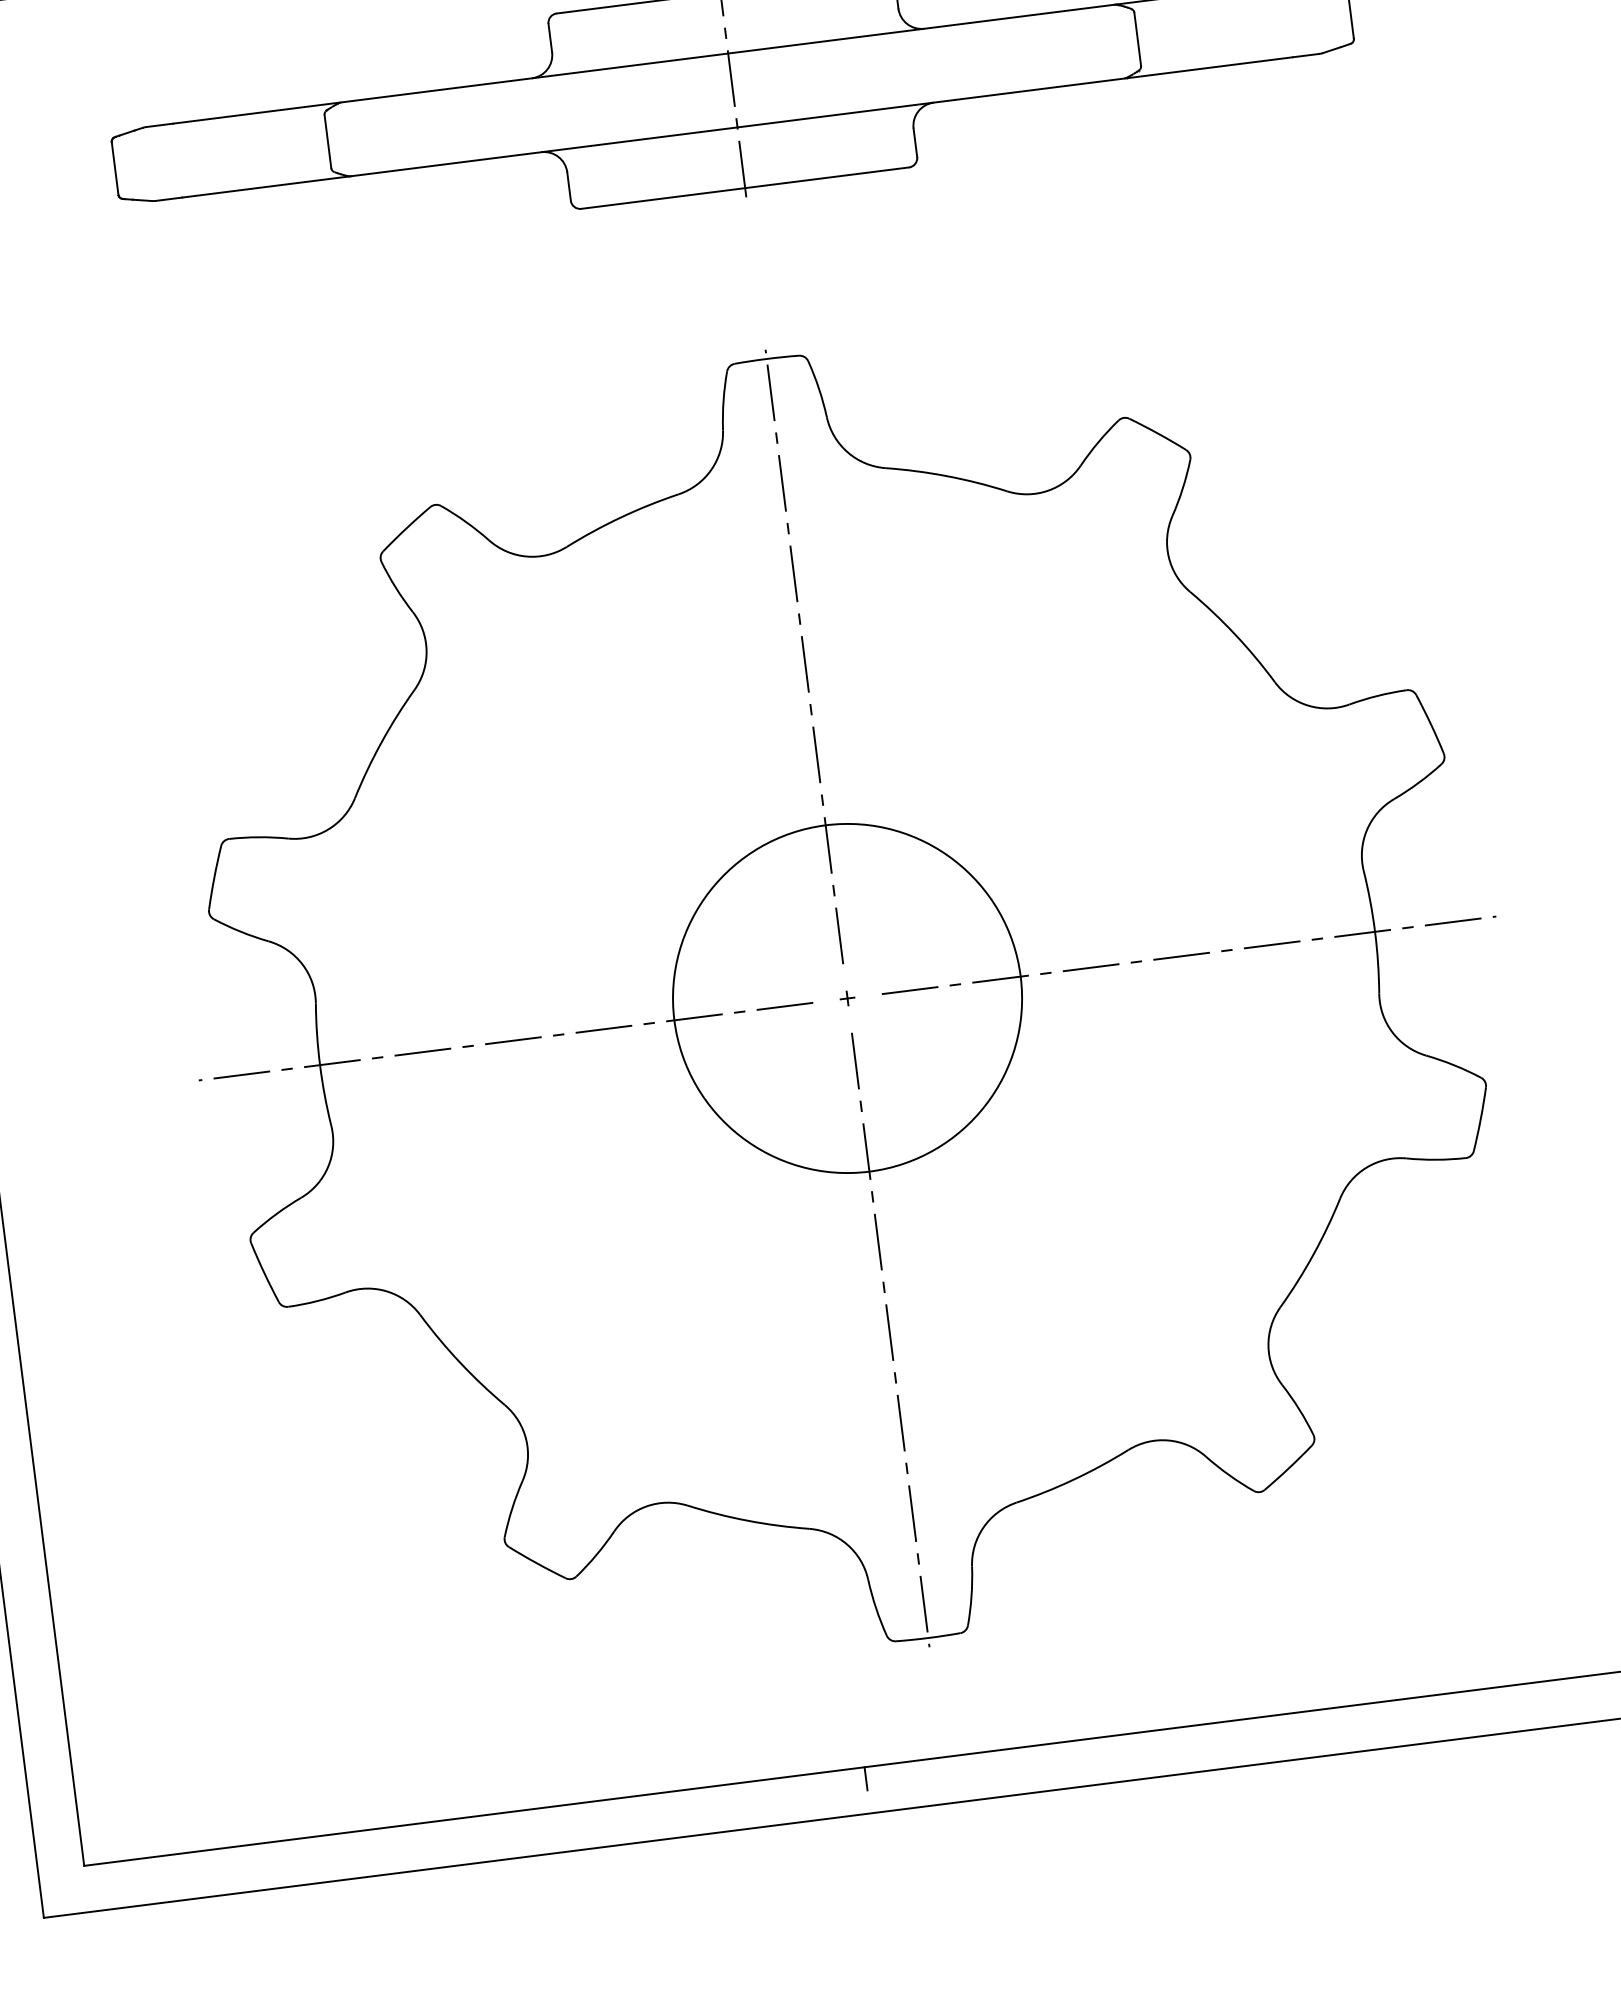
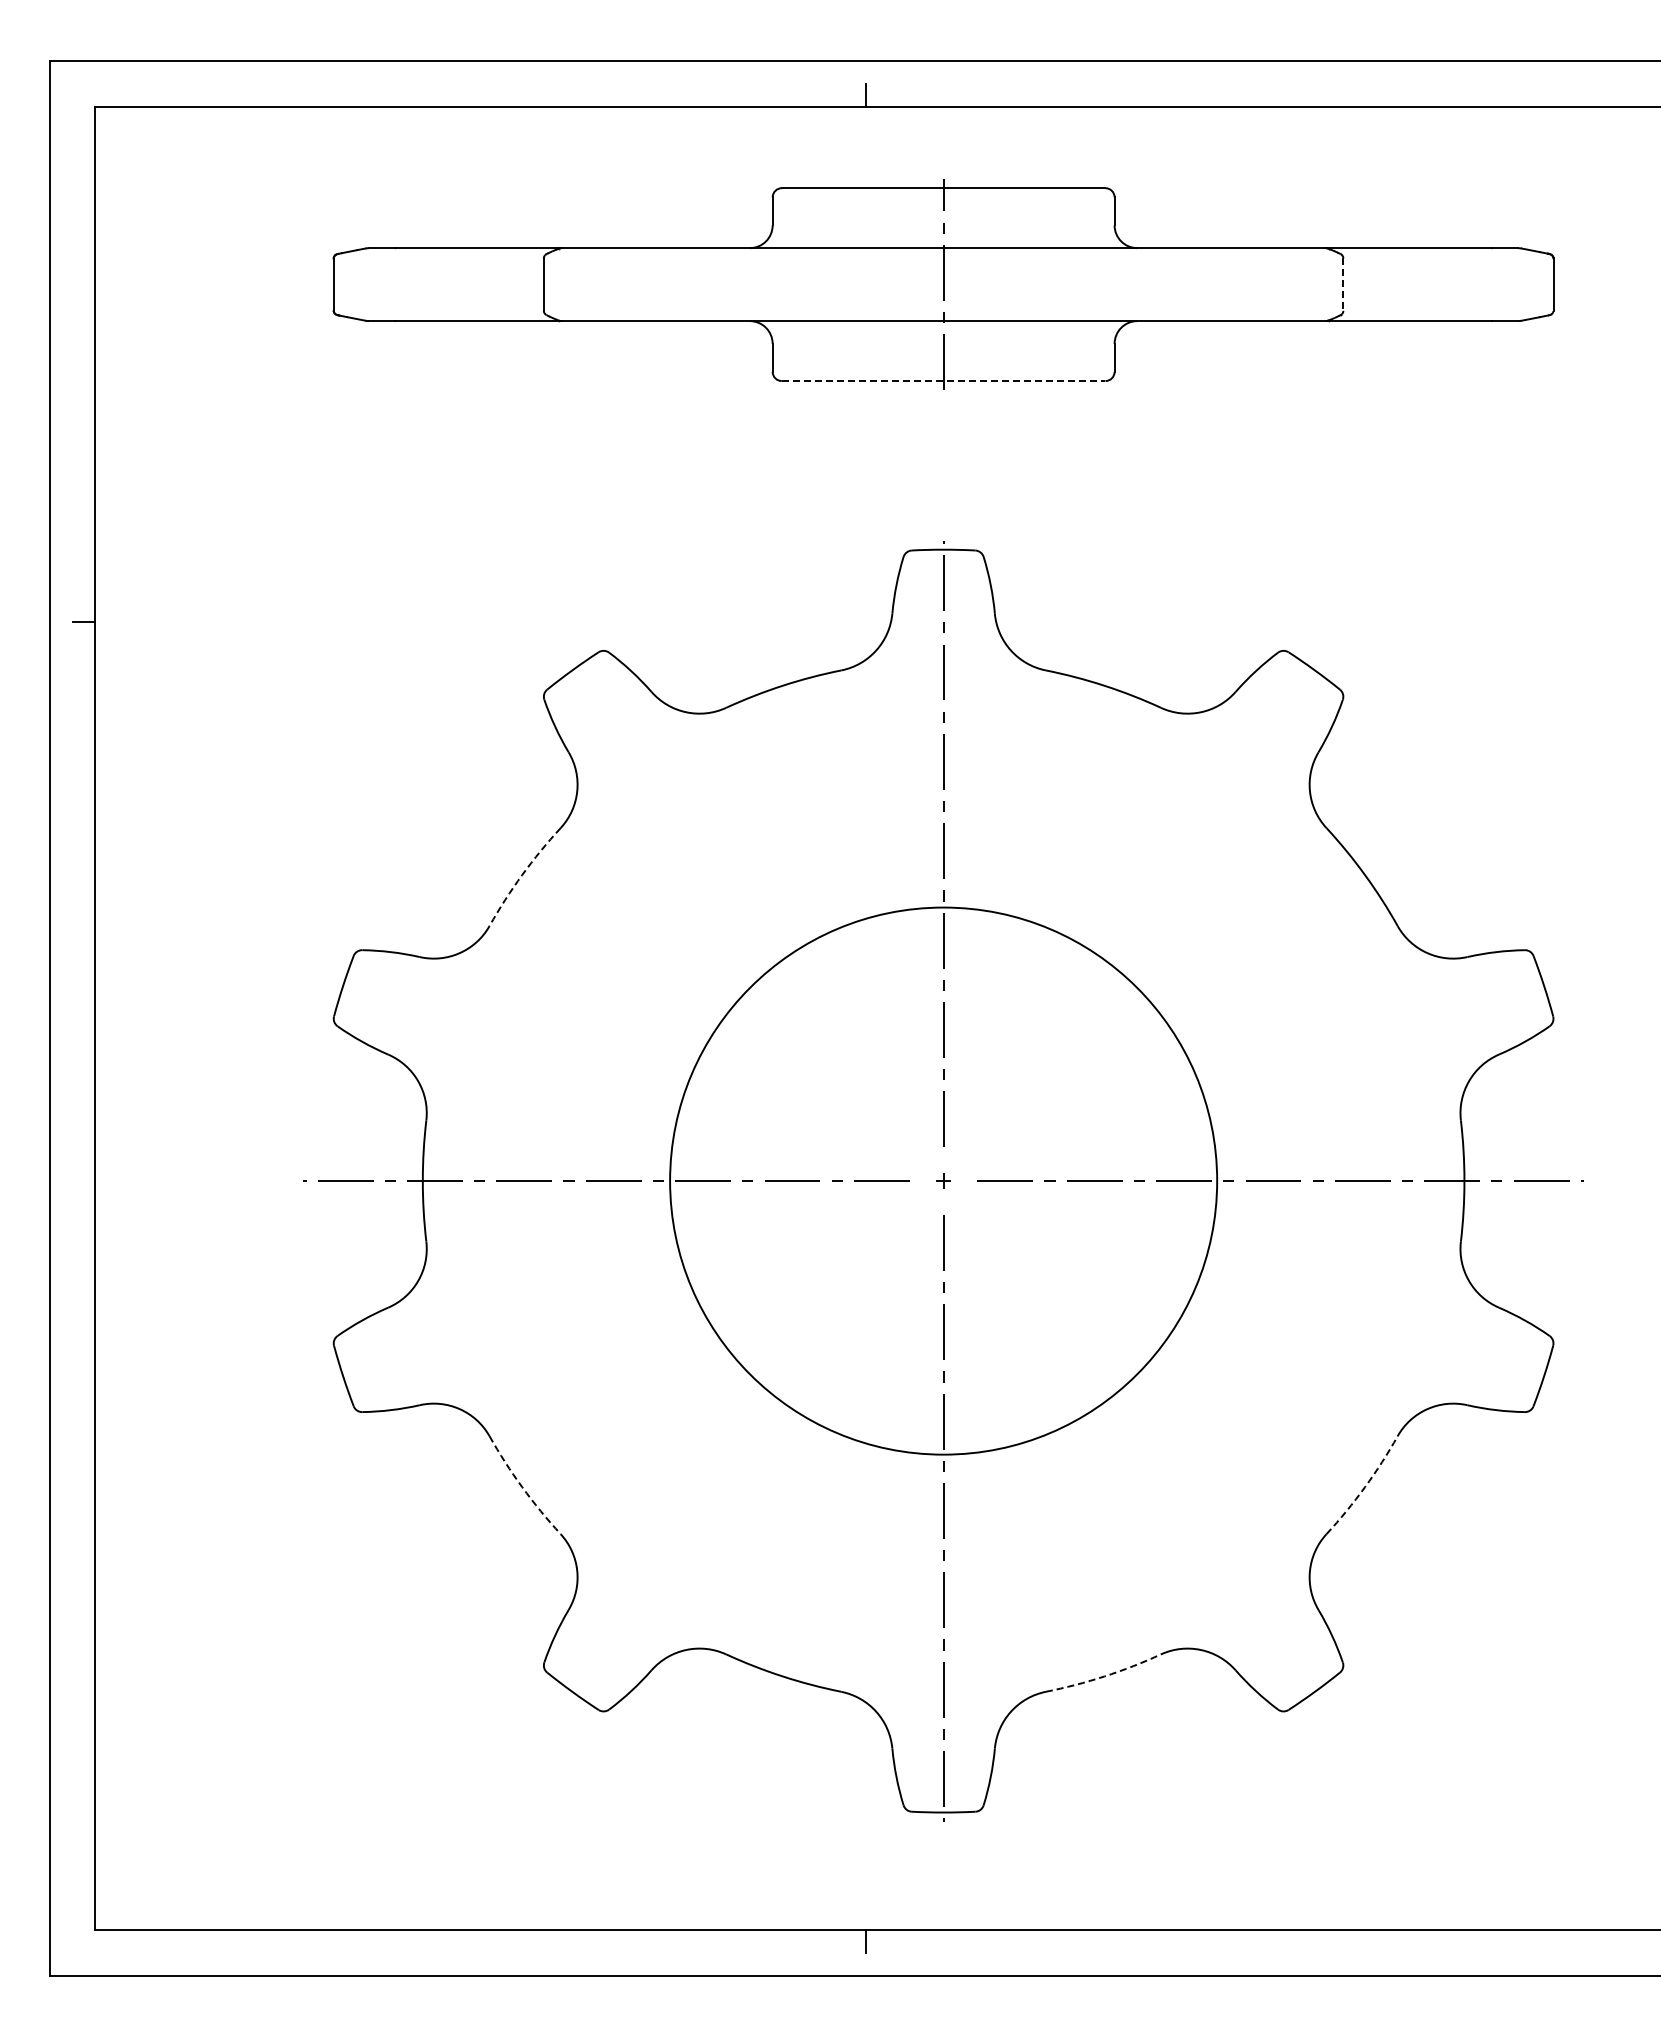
line: (1137, 40) -> (1343, 285), solid -> dashed
line: (745, 188) -> (943, 381), solid -> dashed
arc: (381, 741) -> (522, 874), solid -> dashed
circle: (847, 998) -> (943, 1181), size x1.6
arc: (1313, 1254) -> (1364, 1487), solid -> dashed
arc: (460, 1362) -> (522, 1487), solid -> dashed
arc: (1073, 1479) -> (1104, 1676), solid -> dashed

